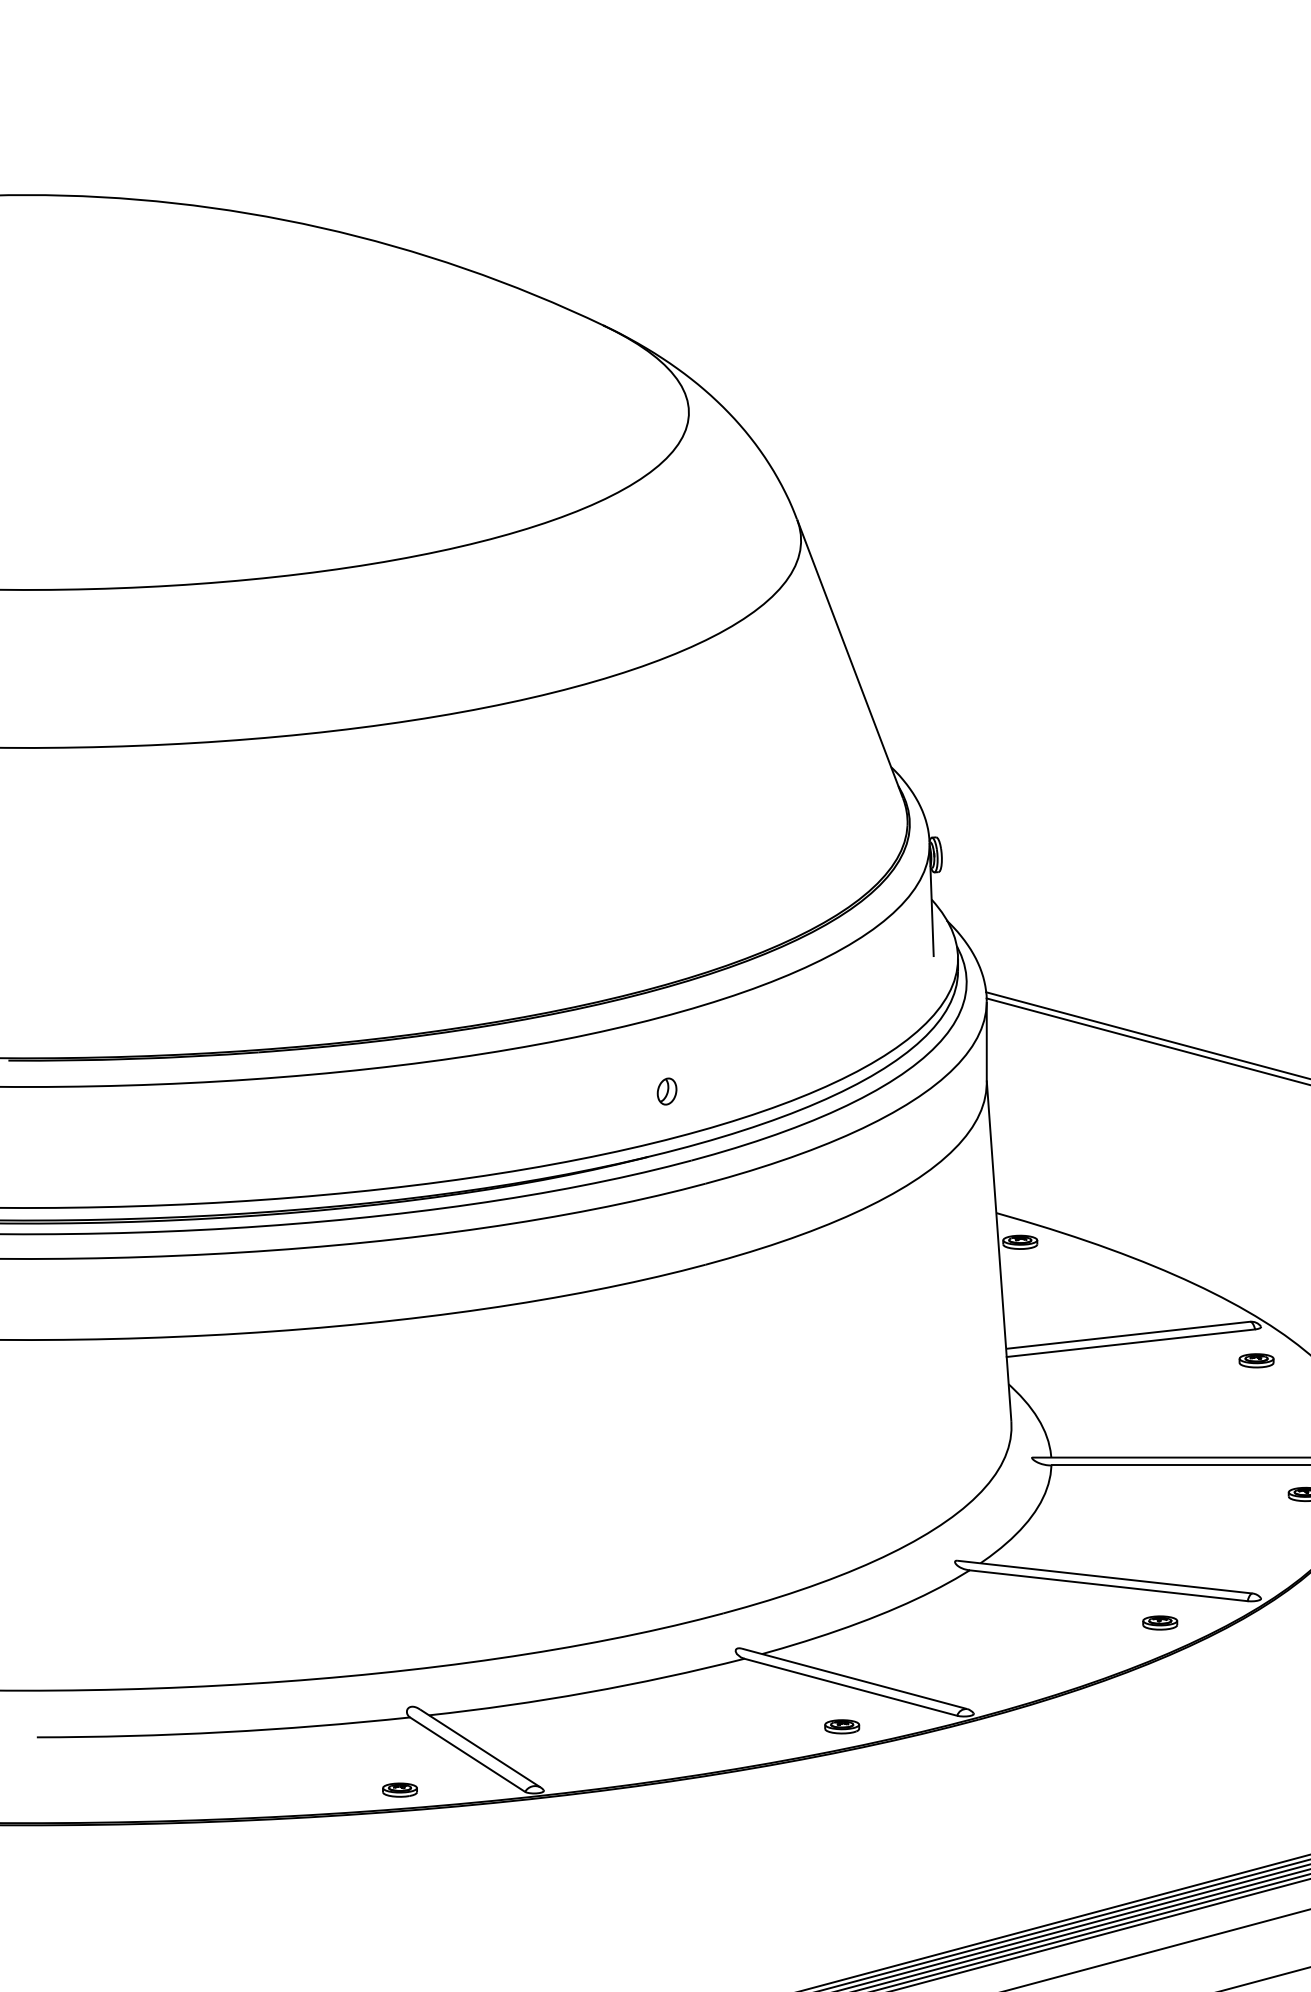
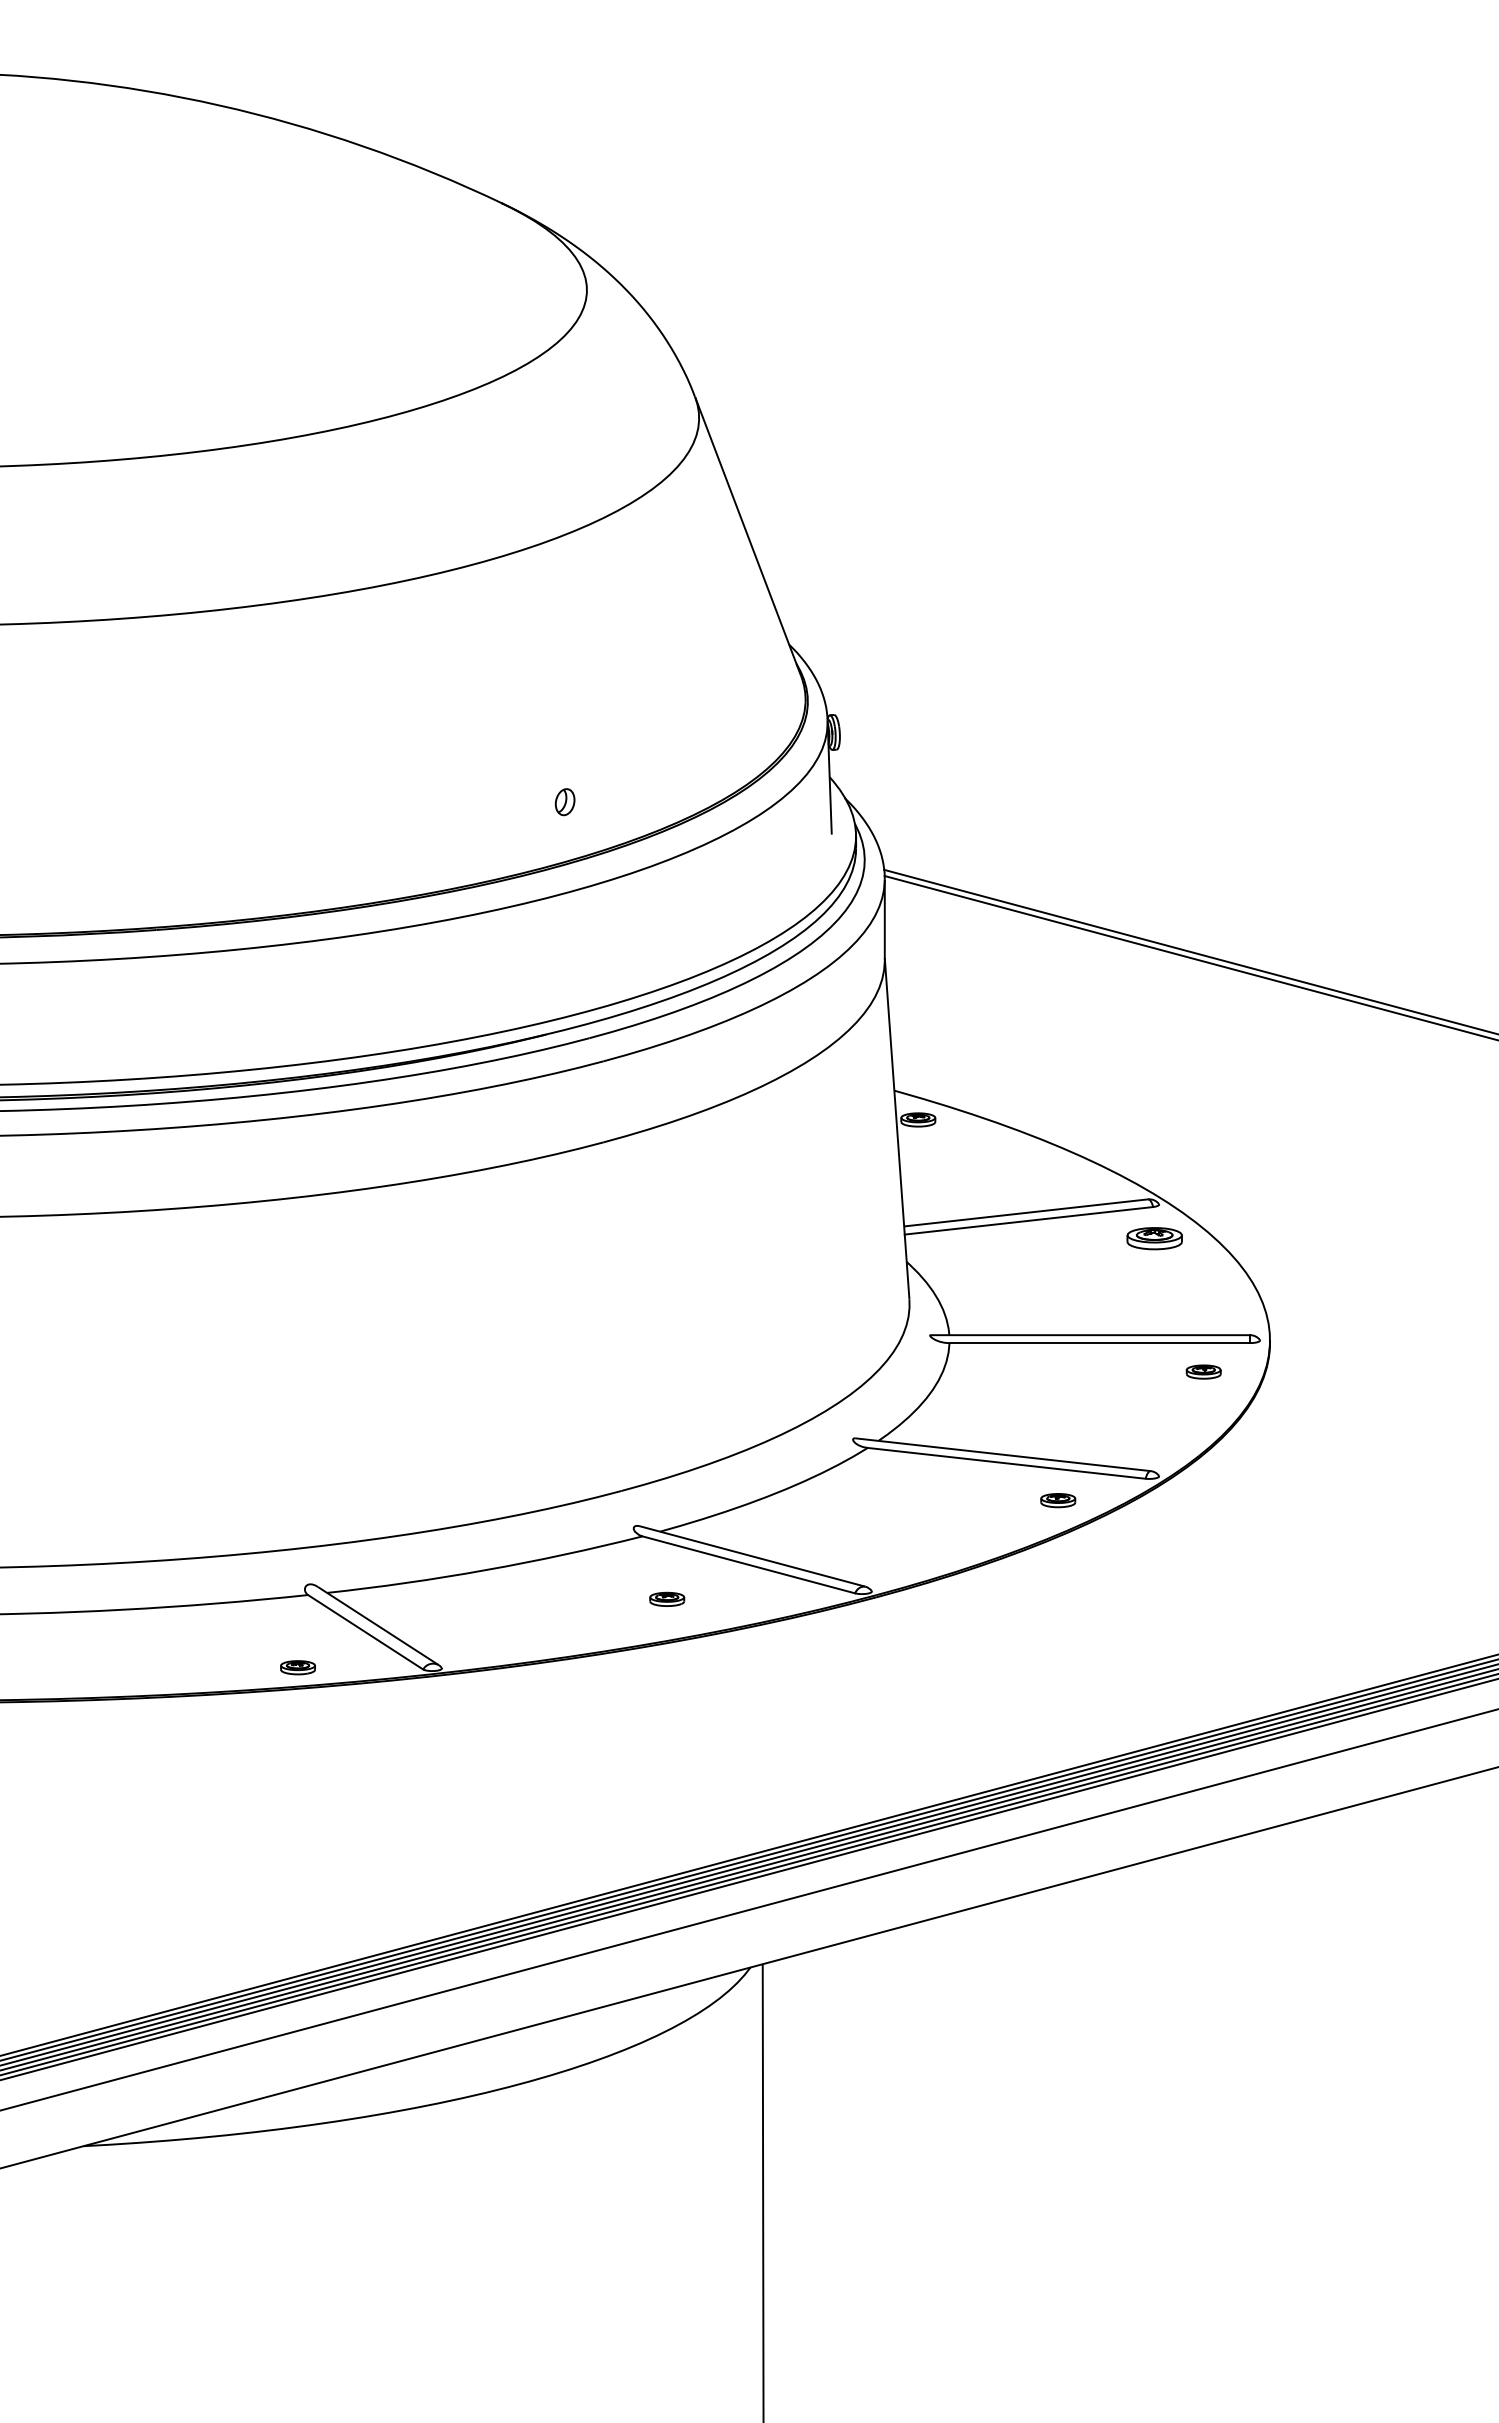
part: (666, 1091) -> (564, 802), moved
part: (1256, 1359) -> (1154, 1237), size x1.6
part: (842, 1725) -> (667, 1598), moved

